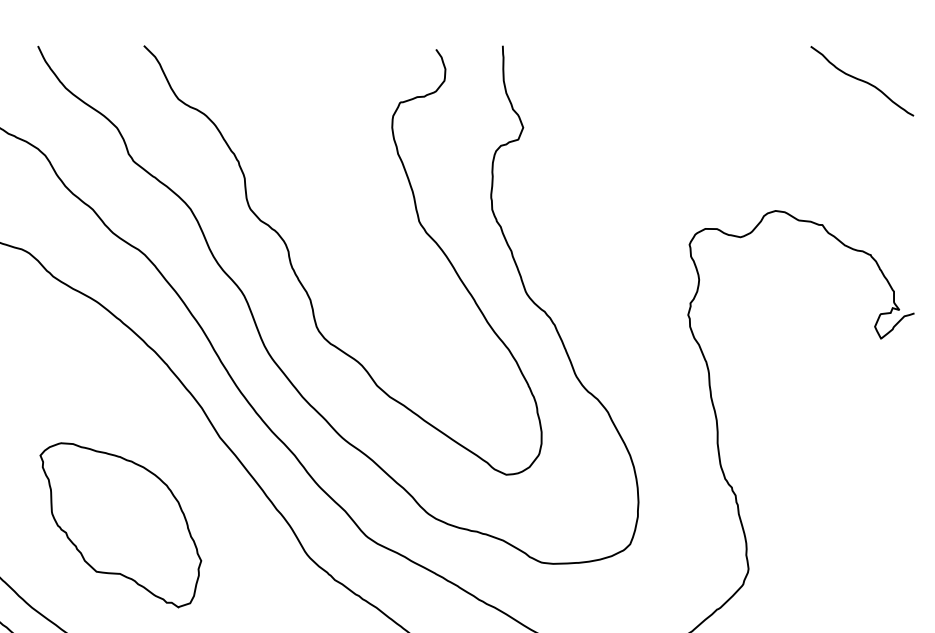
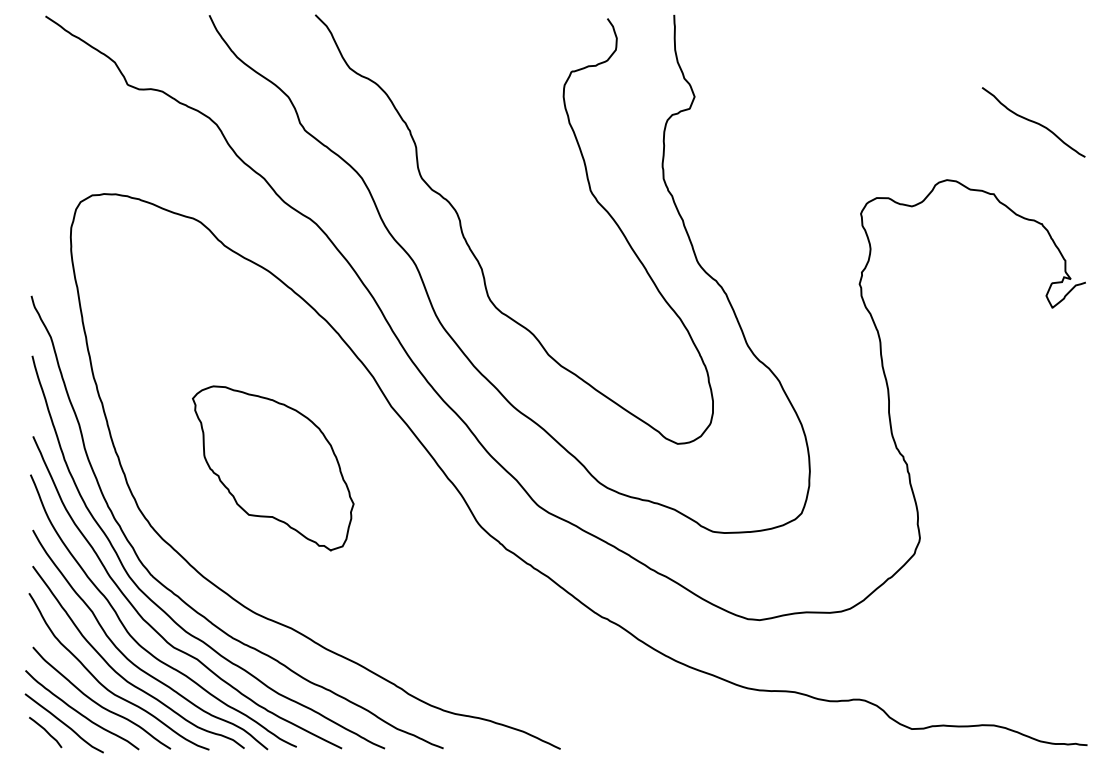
curve: (862, 81) -> (1033, 122), moved
part: (121, 525) -> (273, 468), moved

